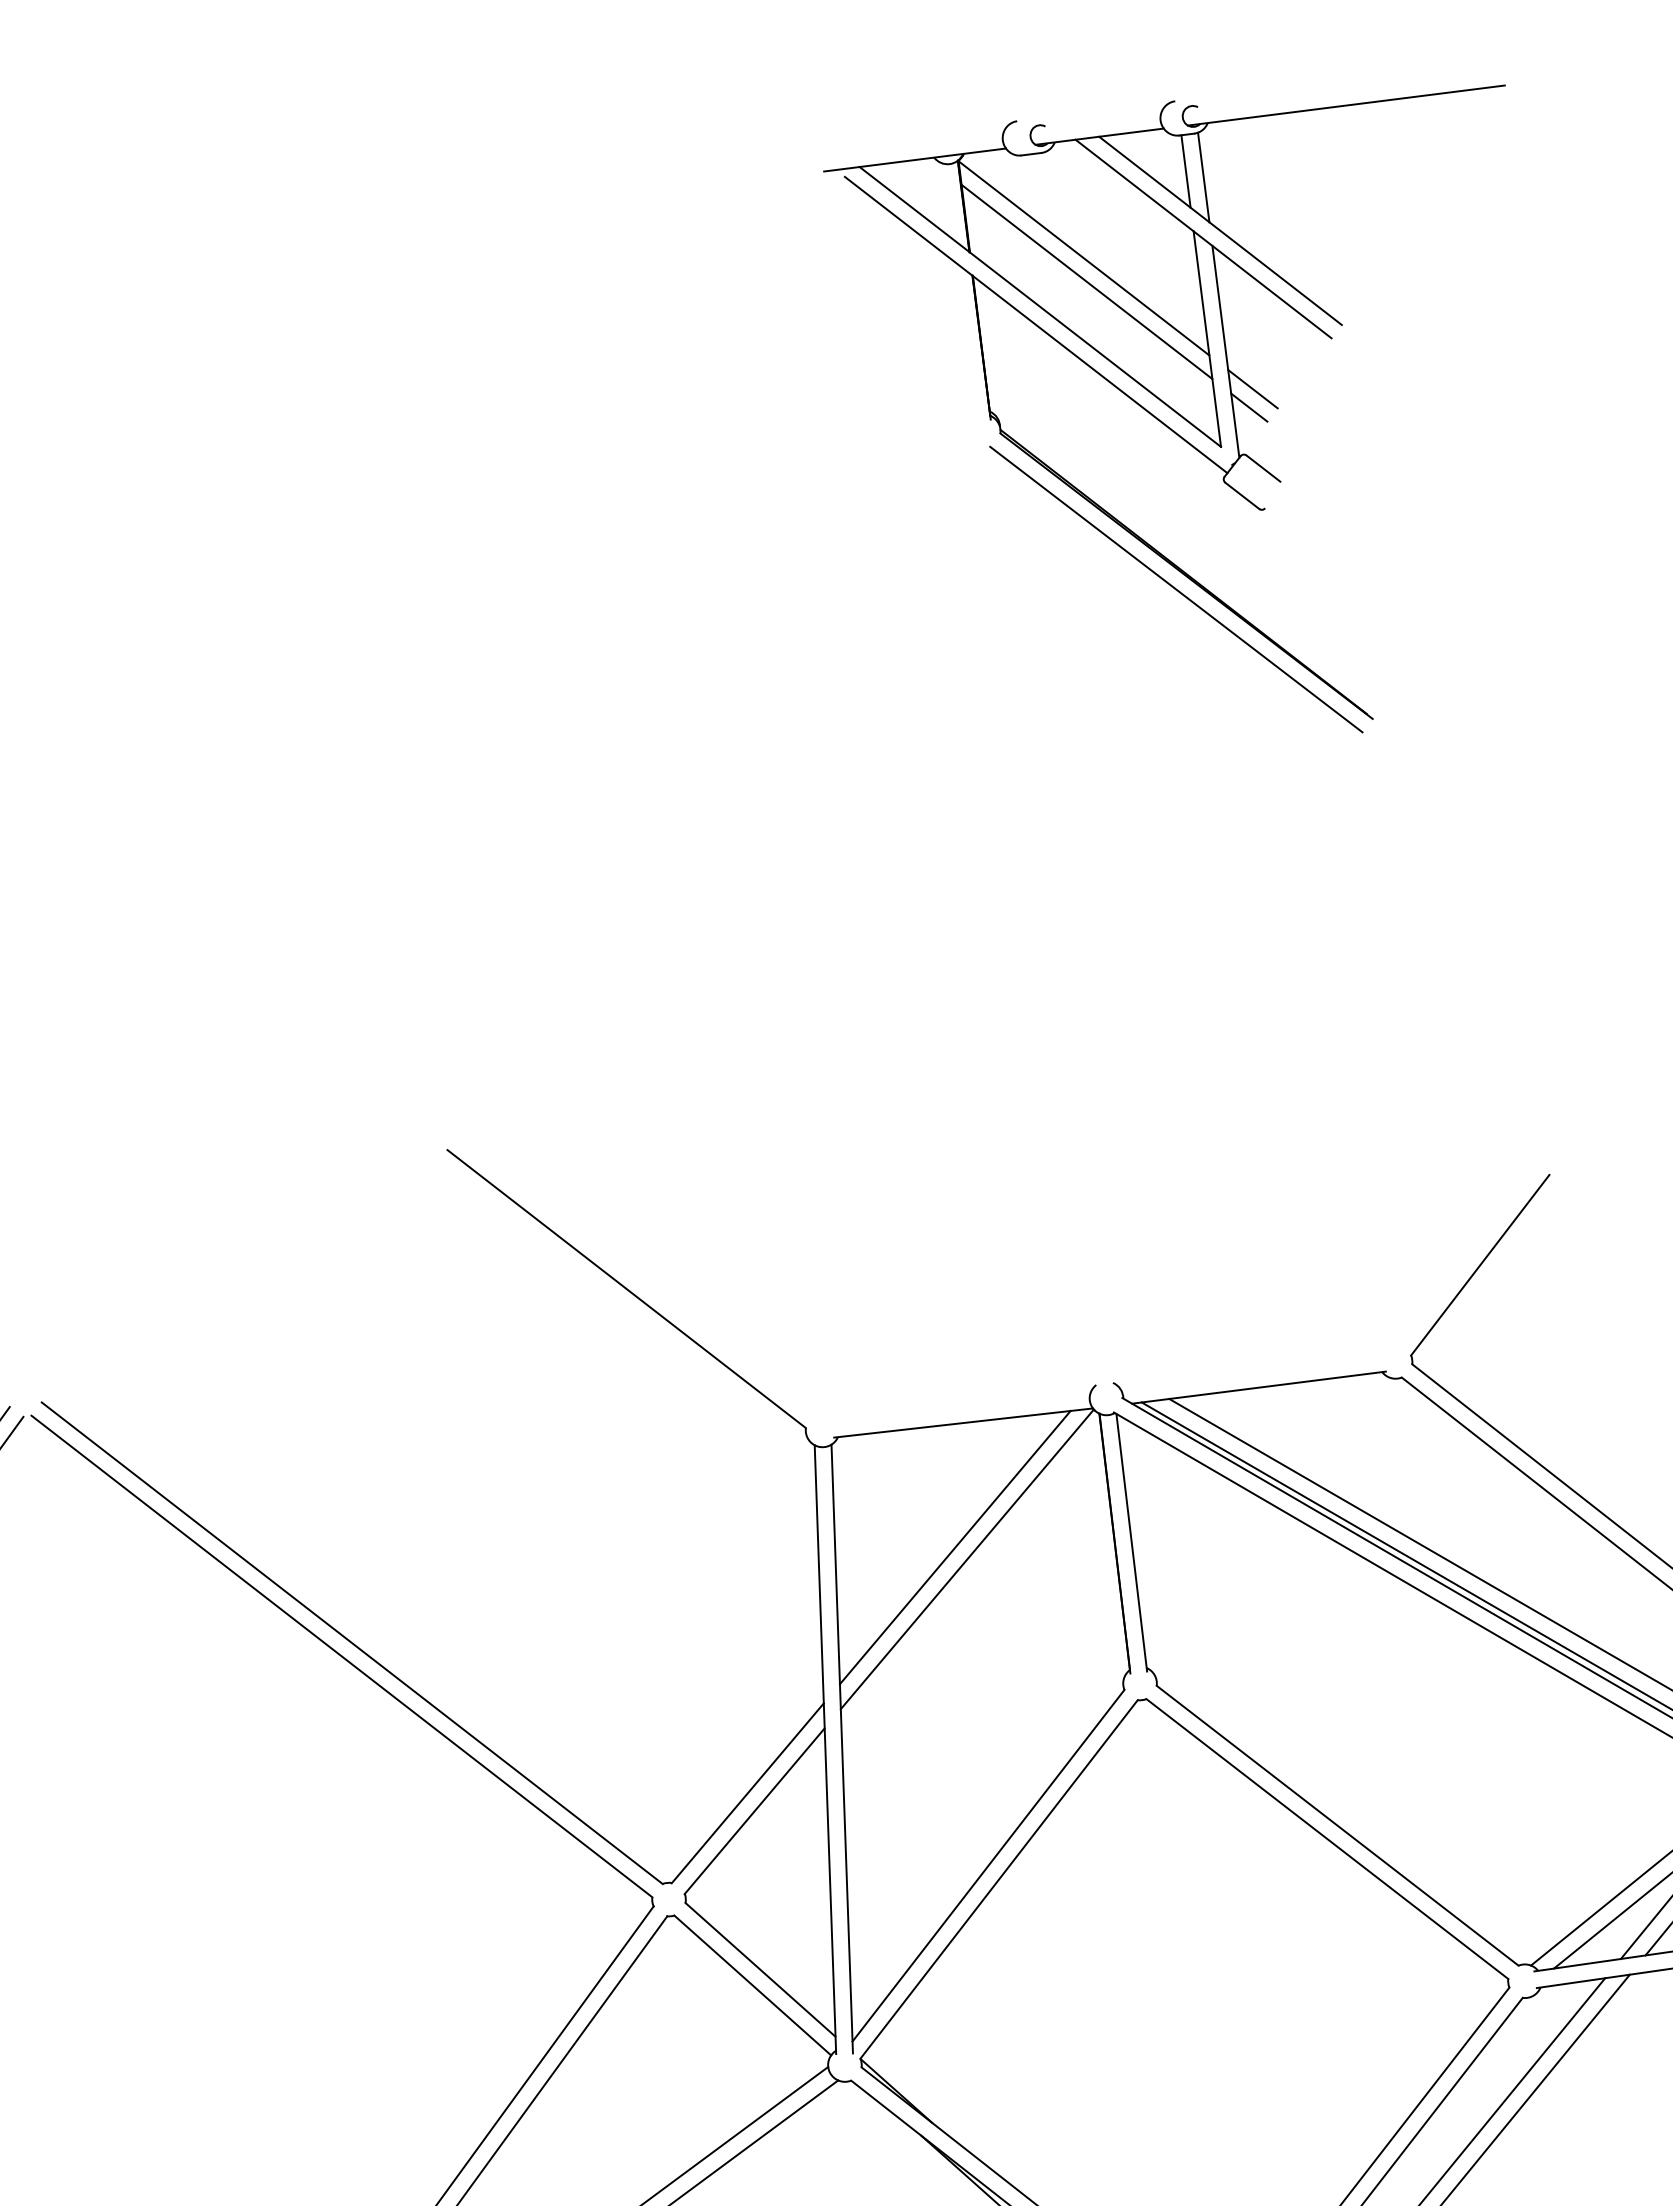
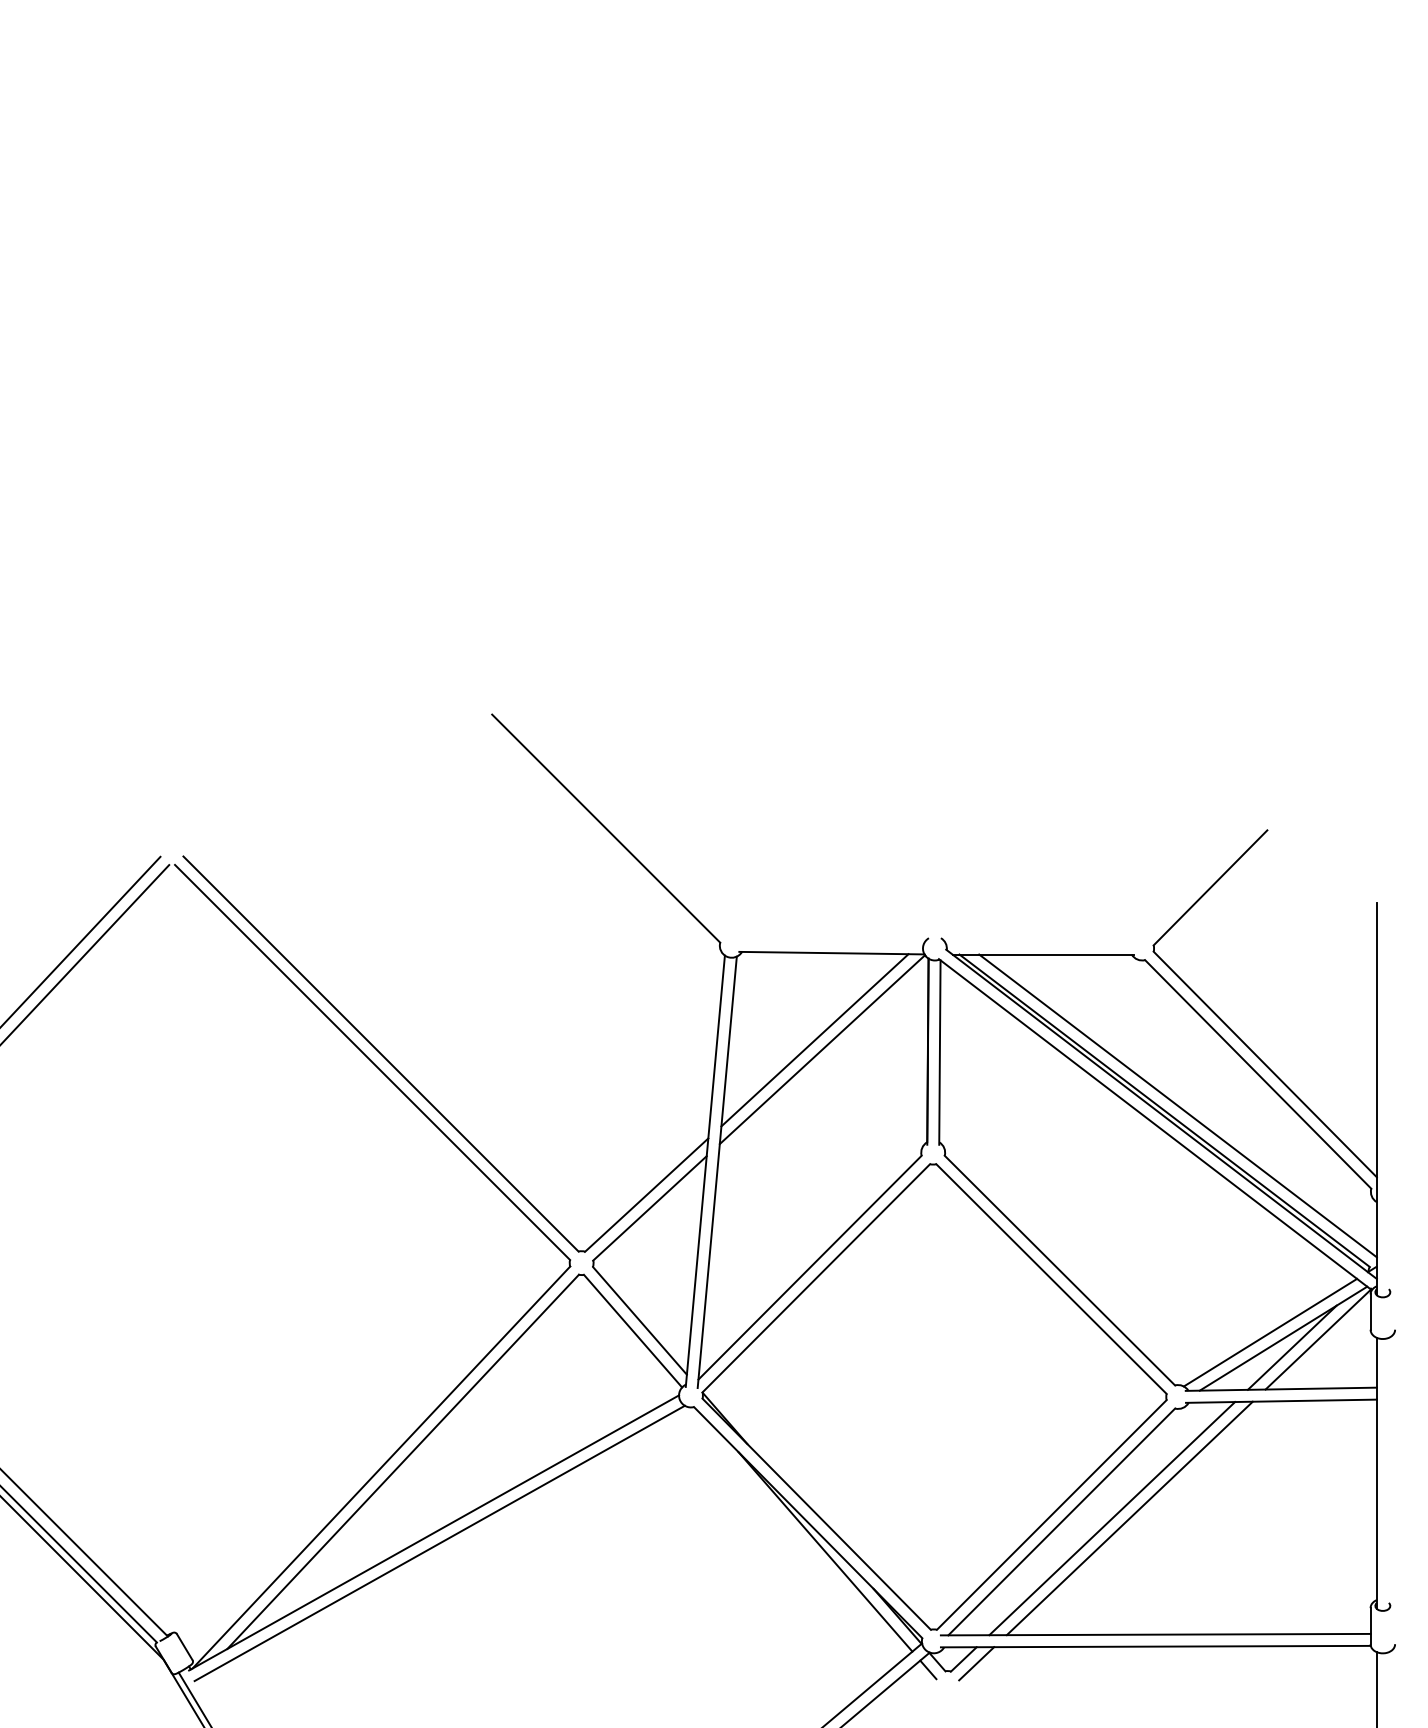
part: (1201, 425) -> (1088, 270), removed

